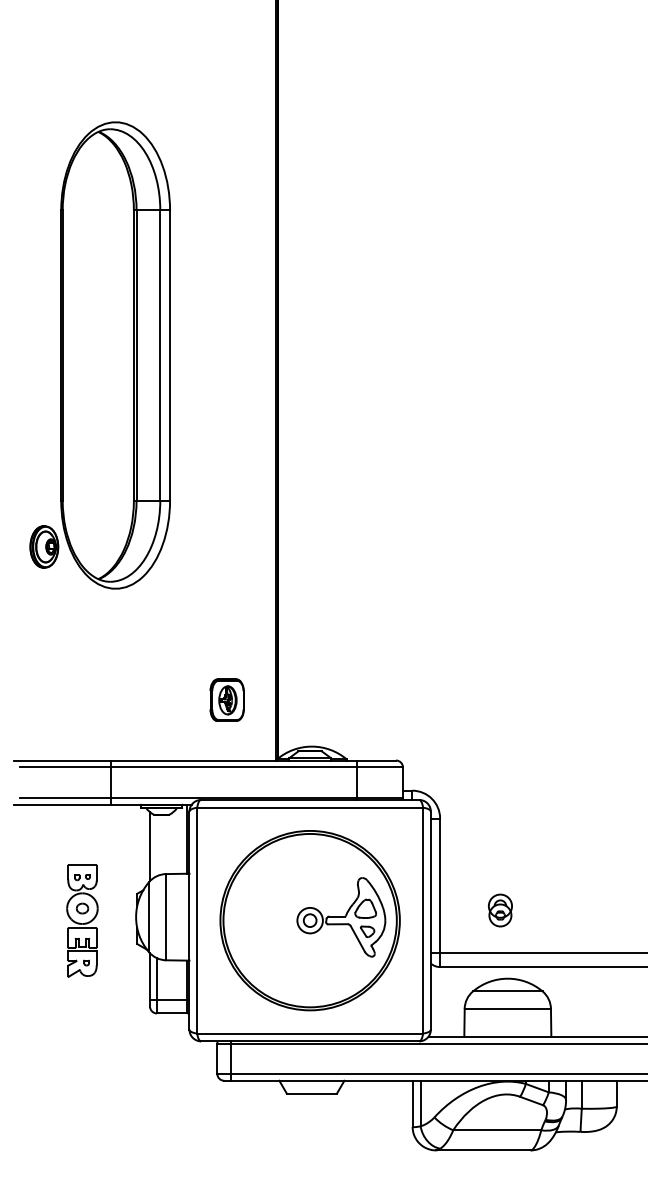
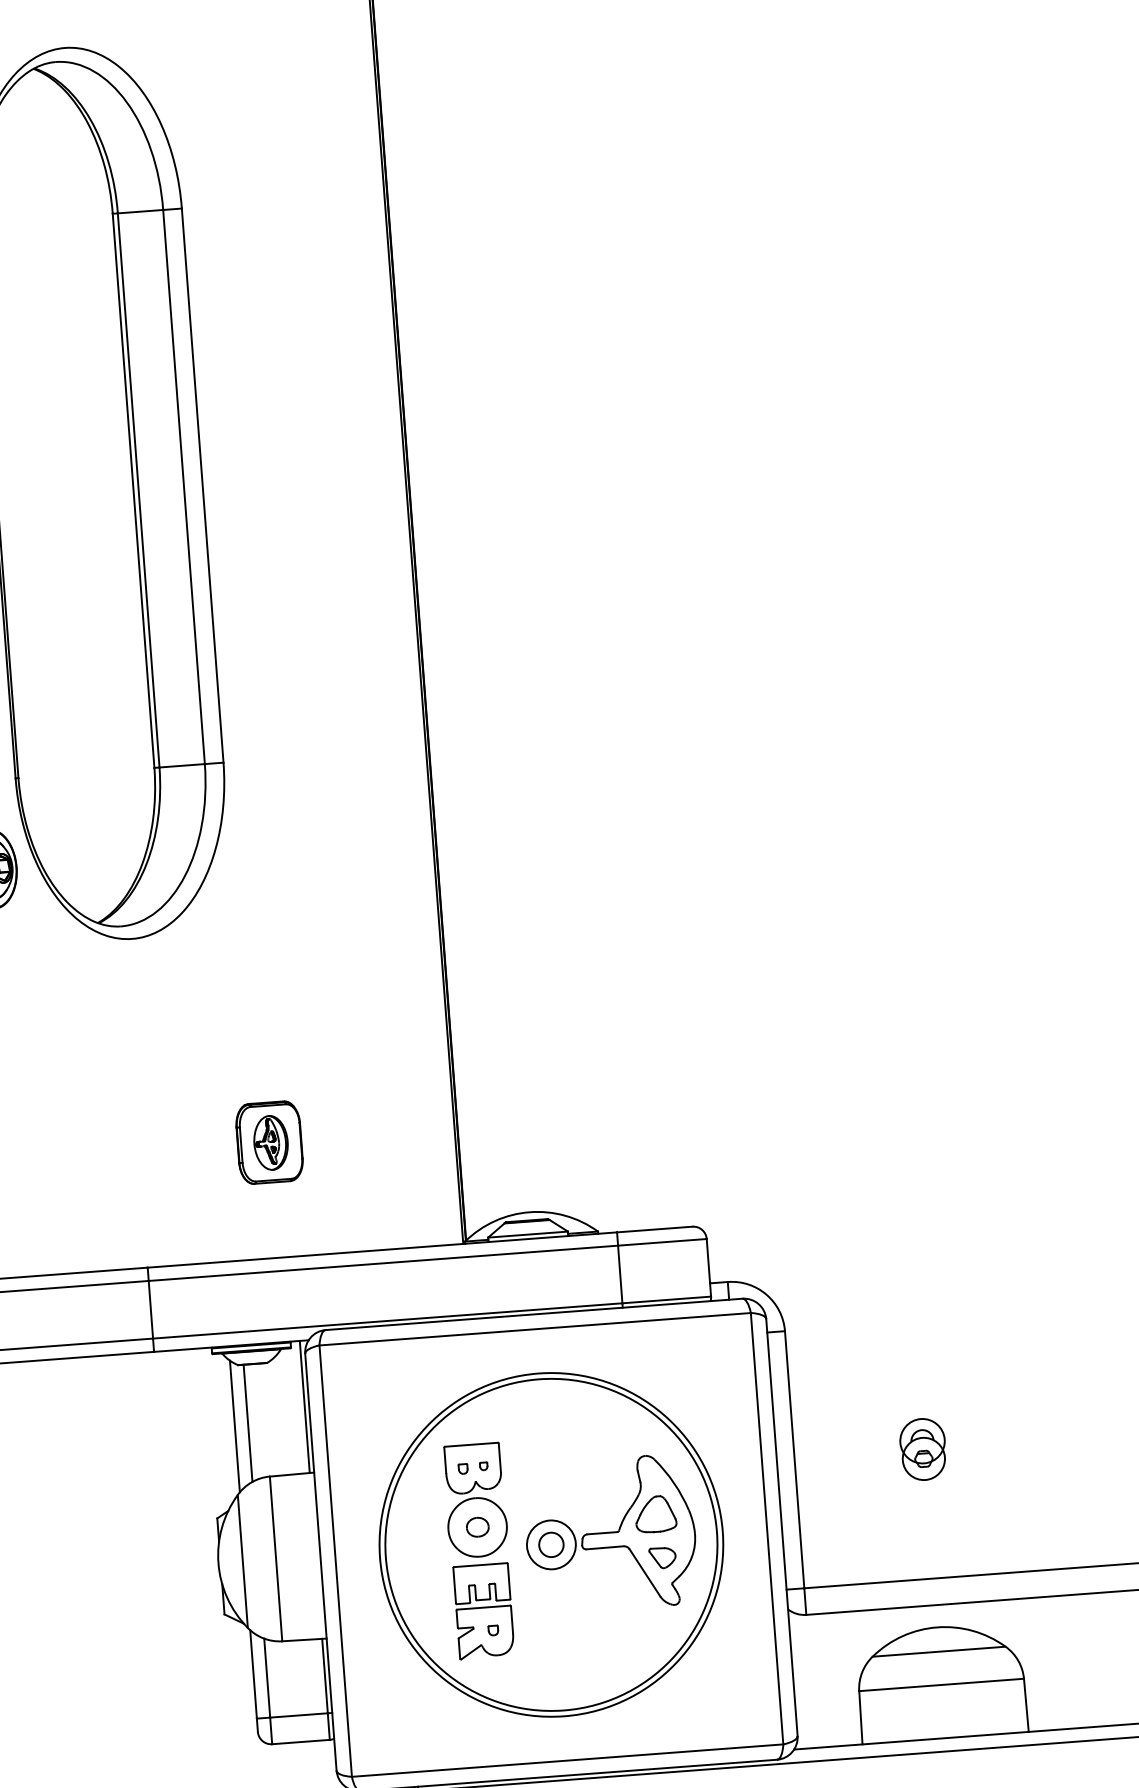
part: (226, 699) -> (268, 1141), moved
line: (156, 845) -> (247, 1423), added
part: (500, 910) -> (923, 1449), moved
part: (82, 920) -> (479, 1550), moved

